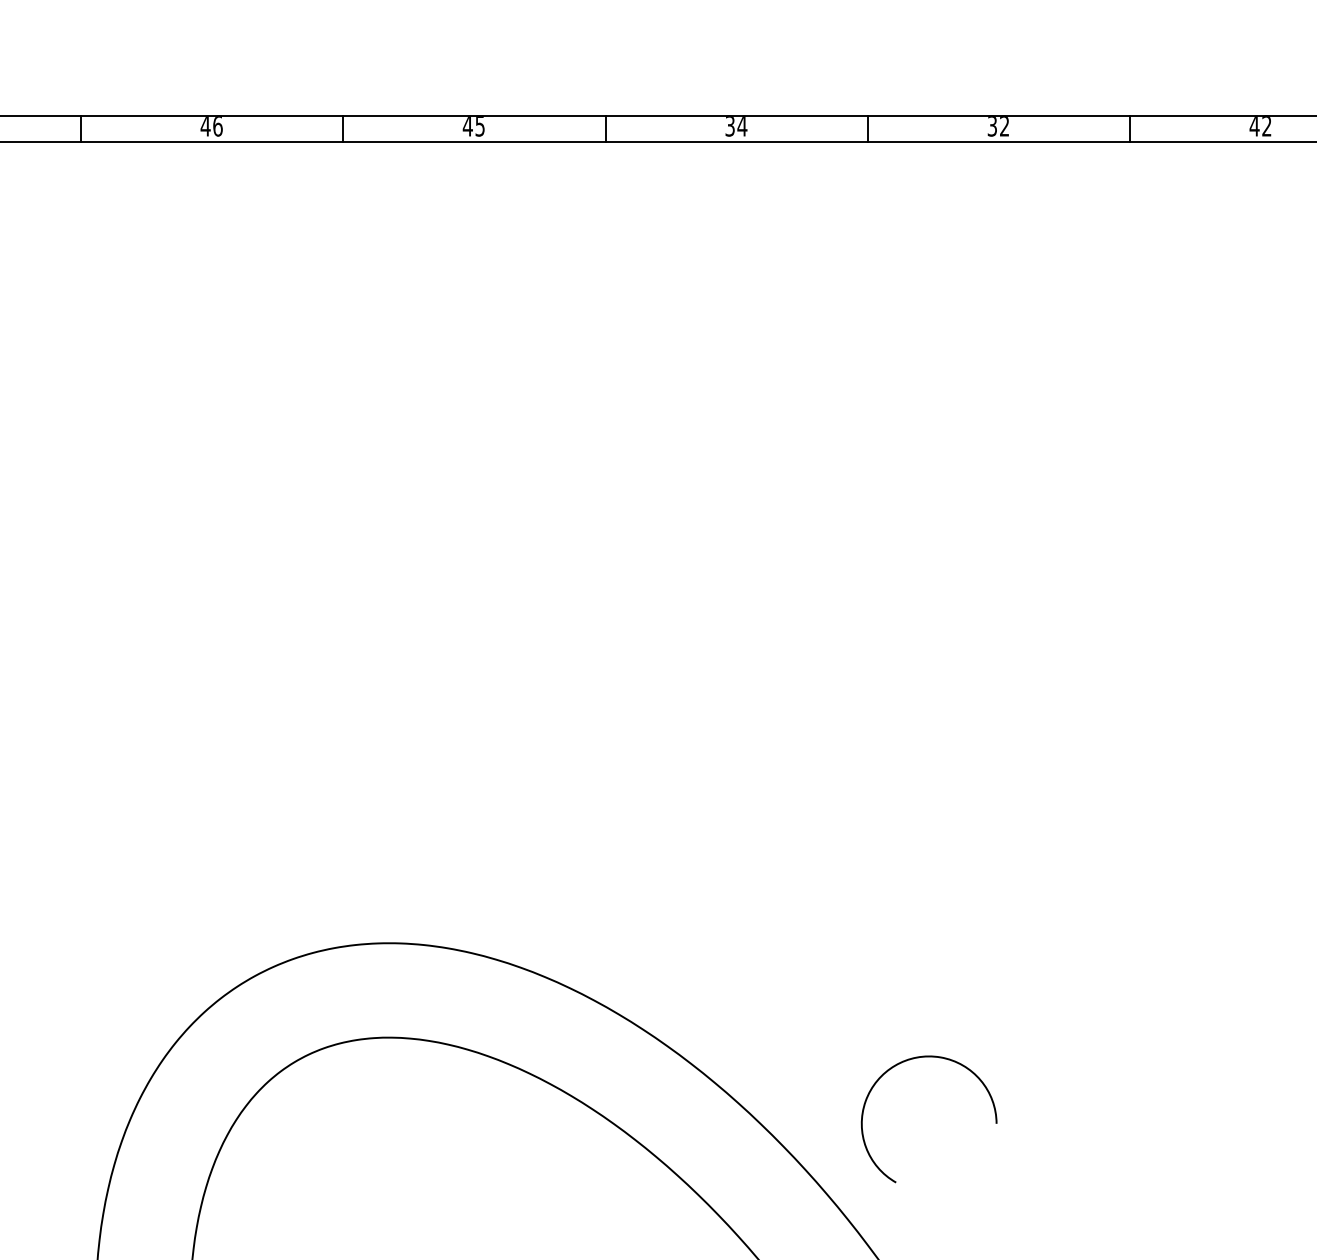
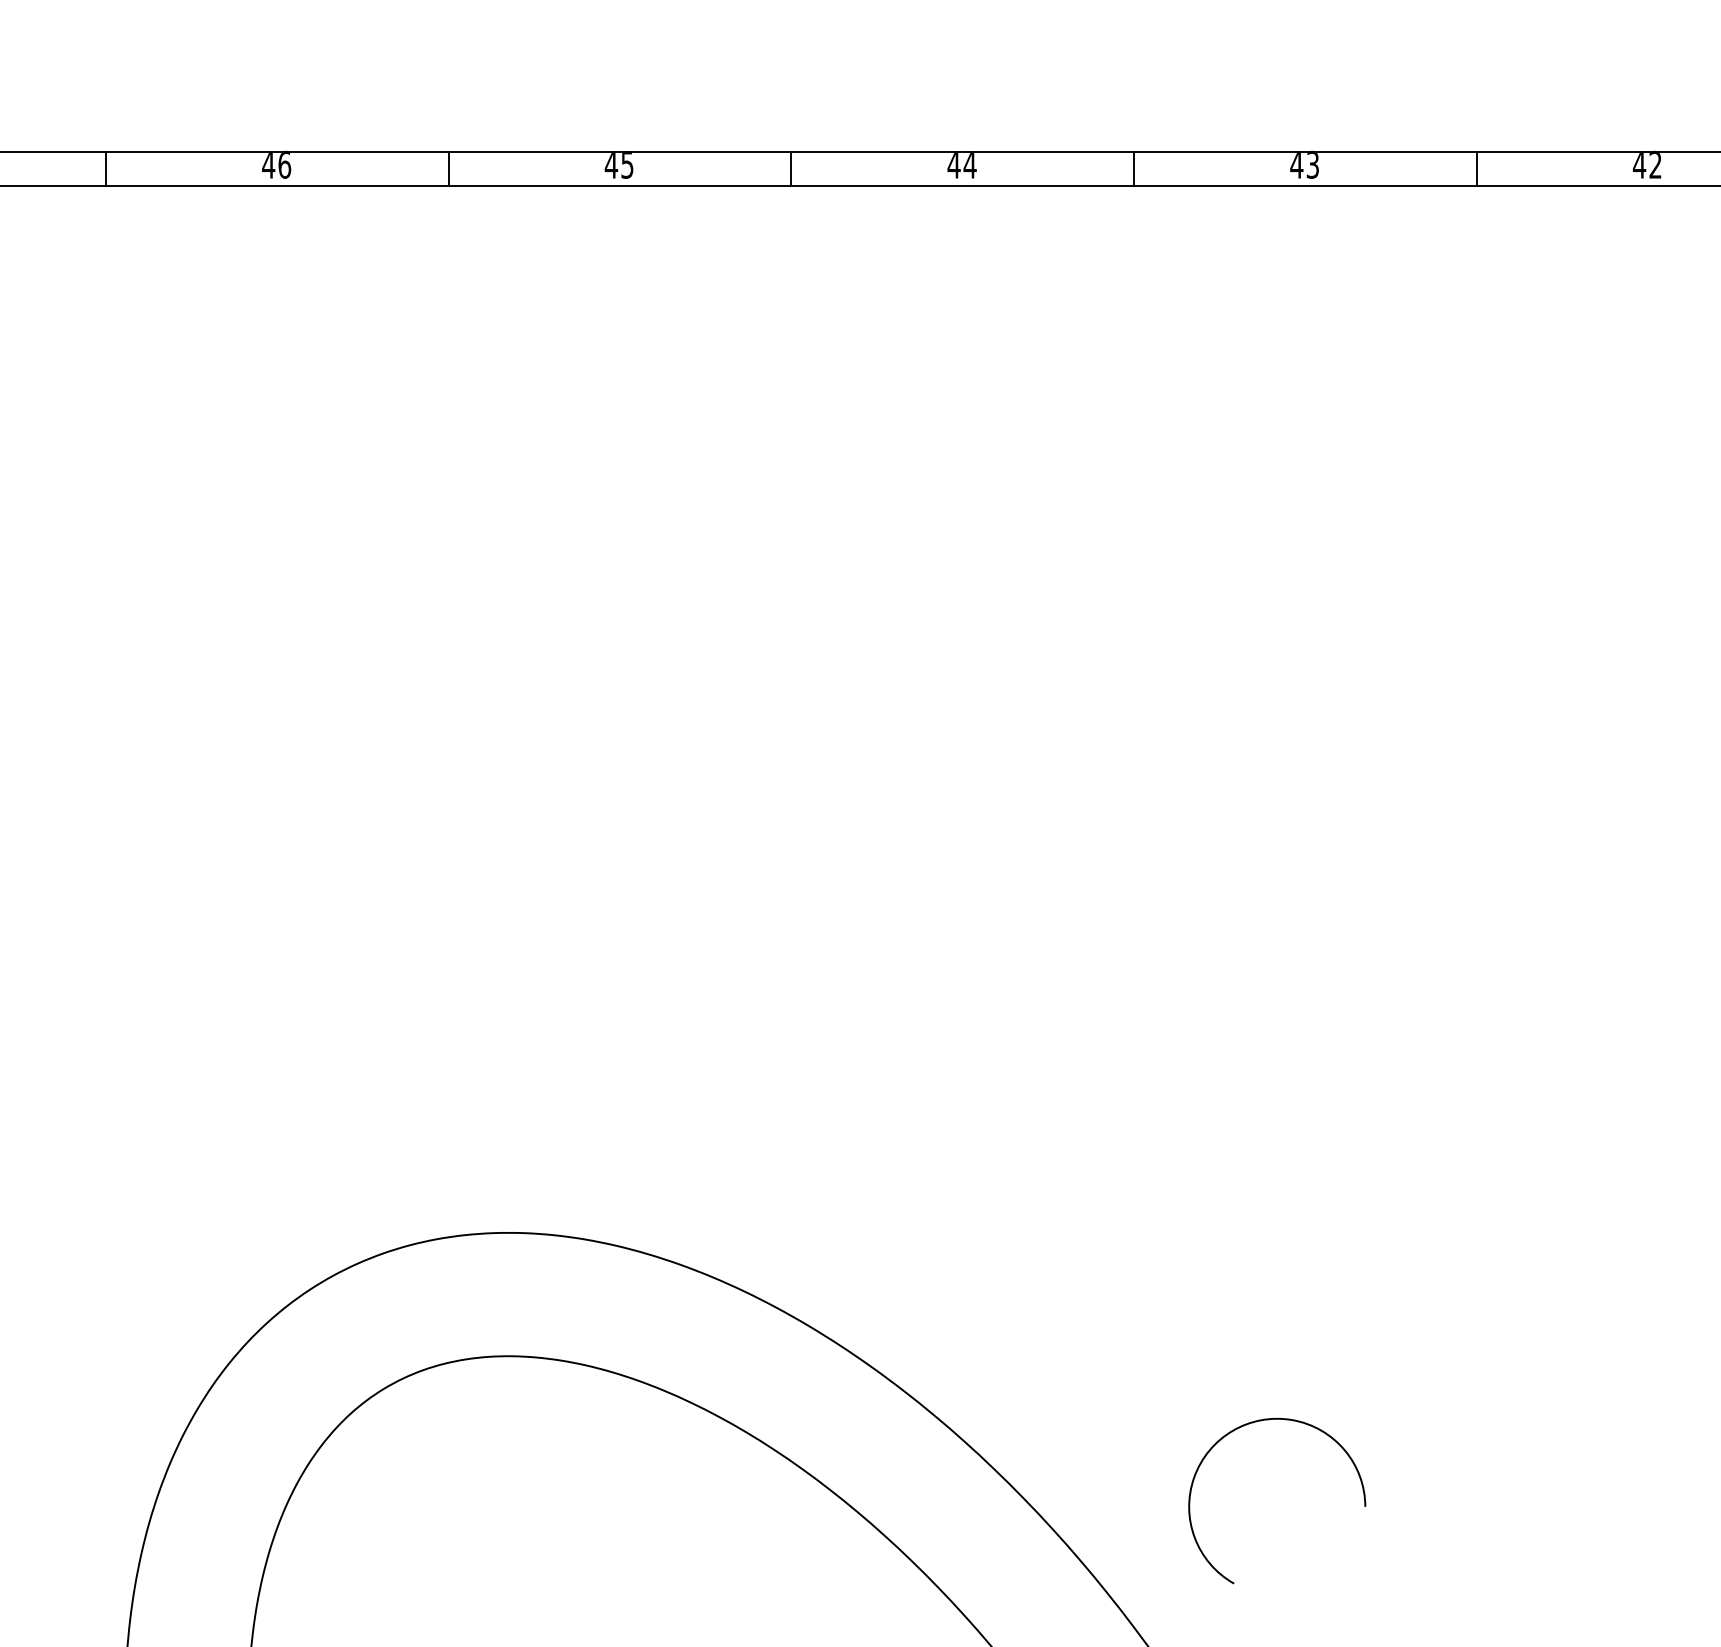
text: (729, 125) -> (953, 164), 34 -> 44
text: (998, 125) -> (1304, 164), 32 -> 43
arc: (923, 1057) -> (1269, 1420), moved

